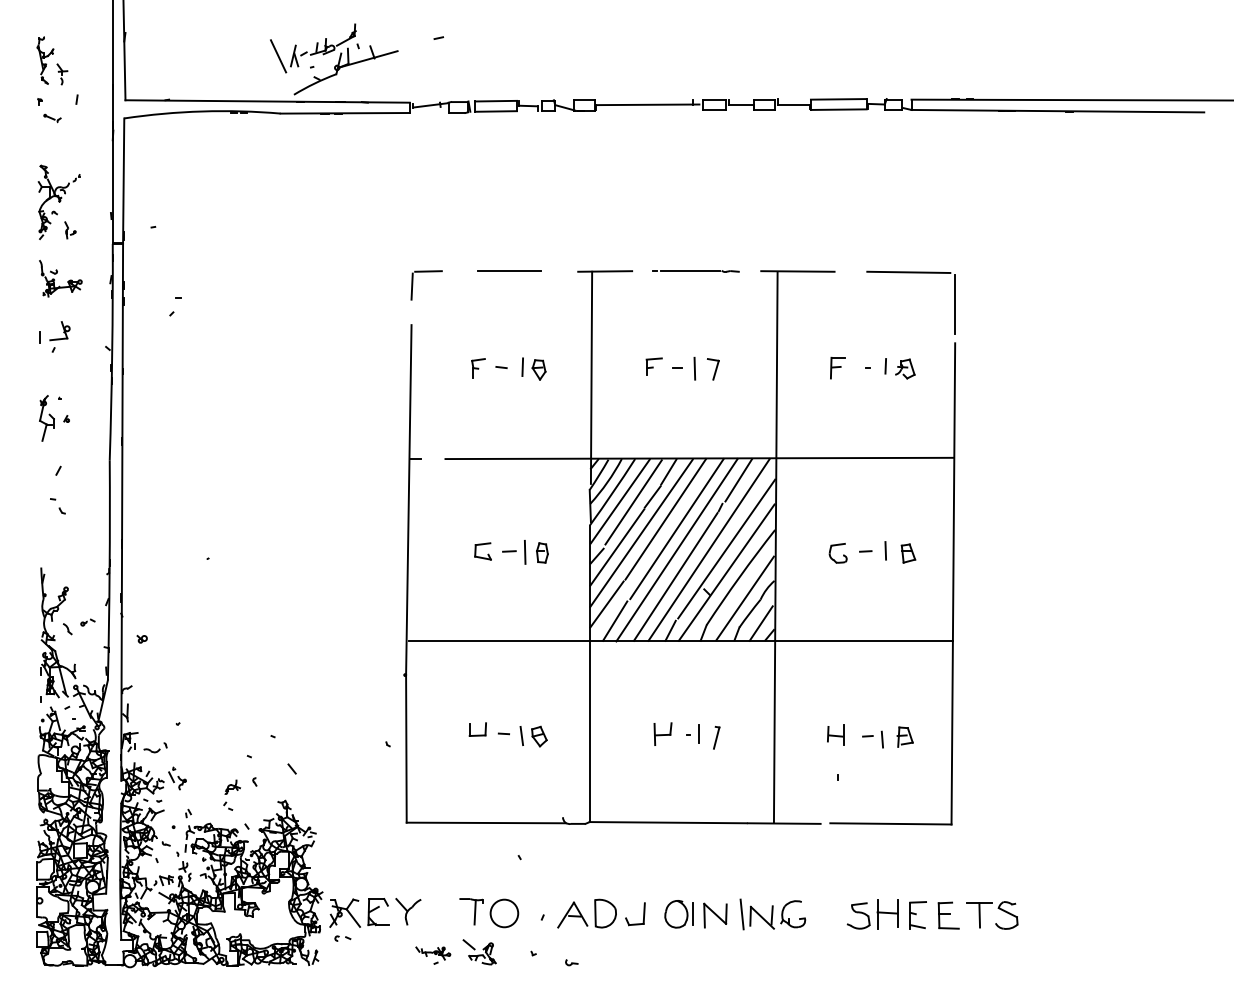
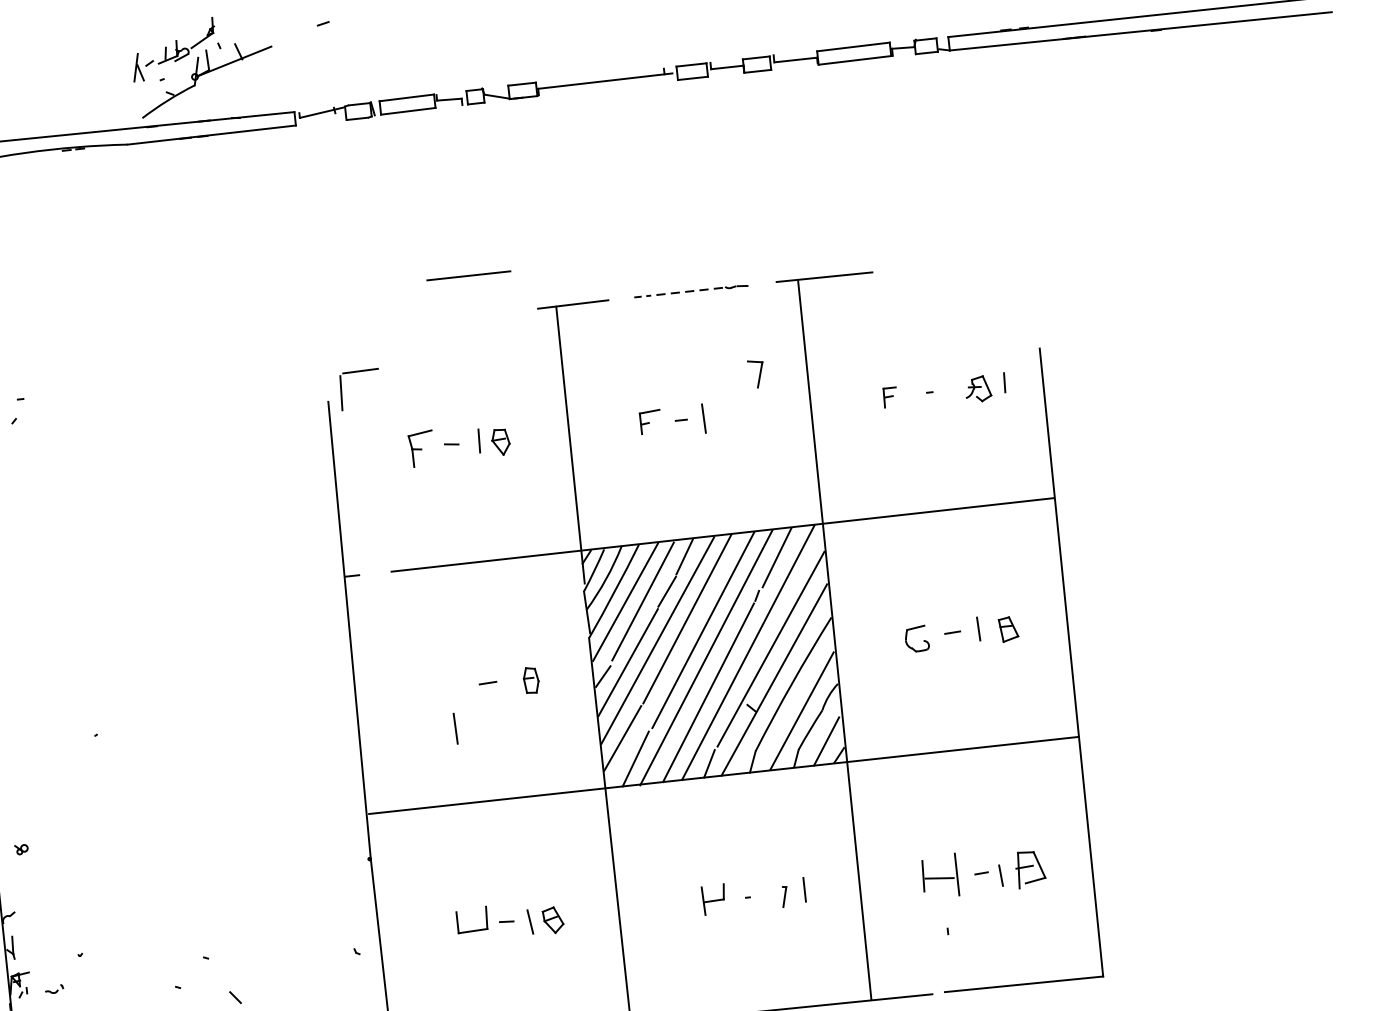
line: (278, 56) -> (116, 70), removed
line: (509, 270) -> (468, 274), moved
line: (690, 271) -> (684, 292), solid -> dashed
part: (426, 272) -> (358, 372), moved
part: (910, 273) -> (971, 263), removed
line: (885, 366) -> (1004, 383), moved
part: (837, 367) -> (889, 396), size x0.7
part: (478, 368) -> (421, 448), size x1.4
part: (713, 369) -> (756, 374), moved
part: (482, 551) -> (452, 687), removed
line: (525, 552) -> (456, 728), moved
part: (477, 729) -> (471, 919), size x1.4
line: (698, 733) -> (803, 889), moved
part: (835, 734) -> (939, 875), size x1.6
part: (904, 736) -> (1029, 868), size x1.4
part: (716, 737) -> (784, 896), size x0.7
part: (155, 747) -> (54, 988), size x0.6

